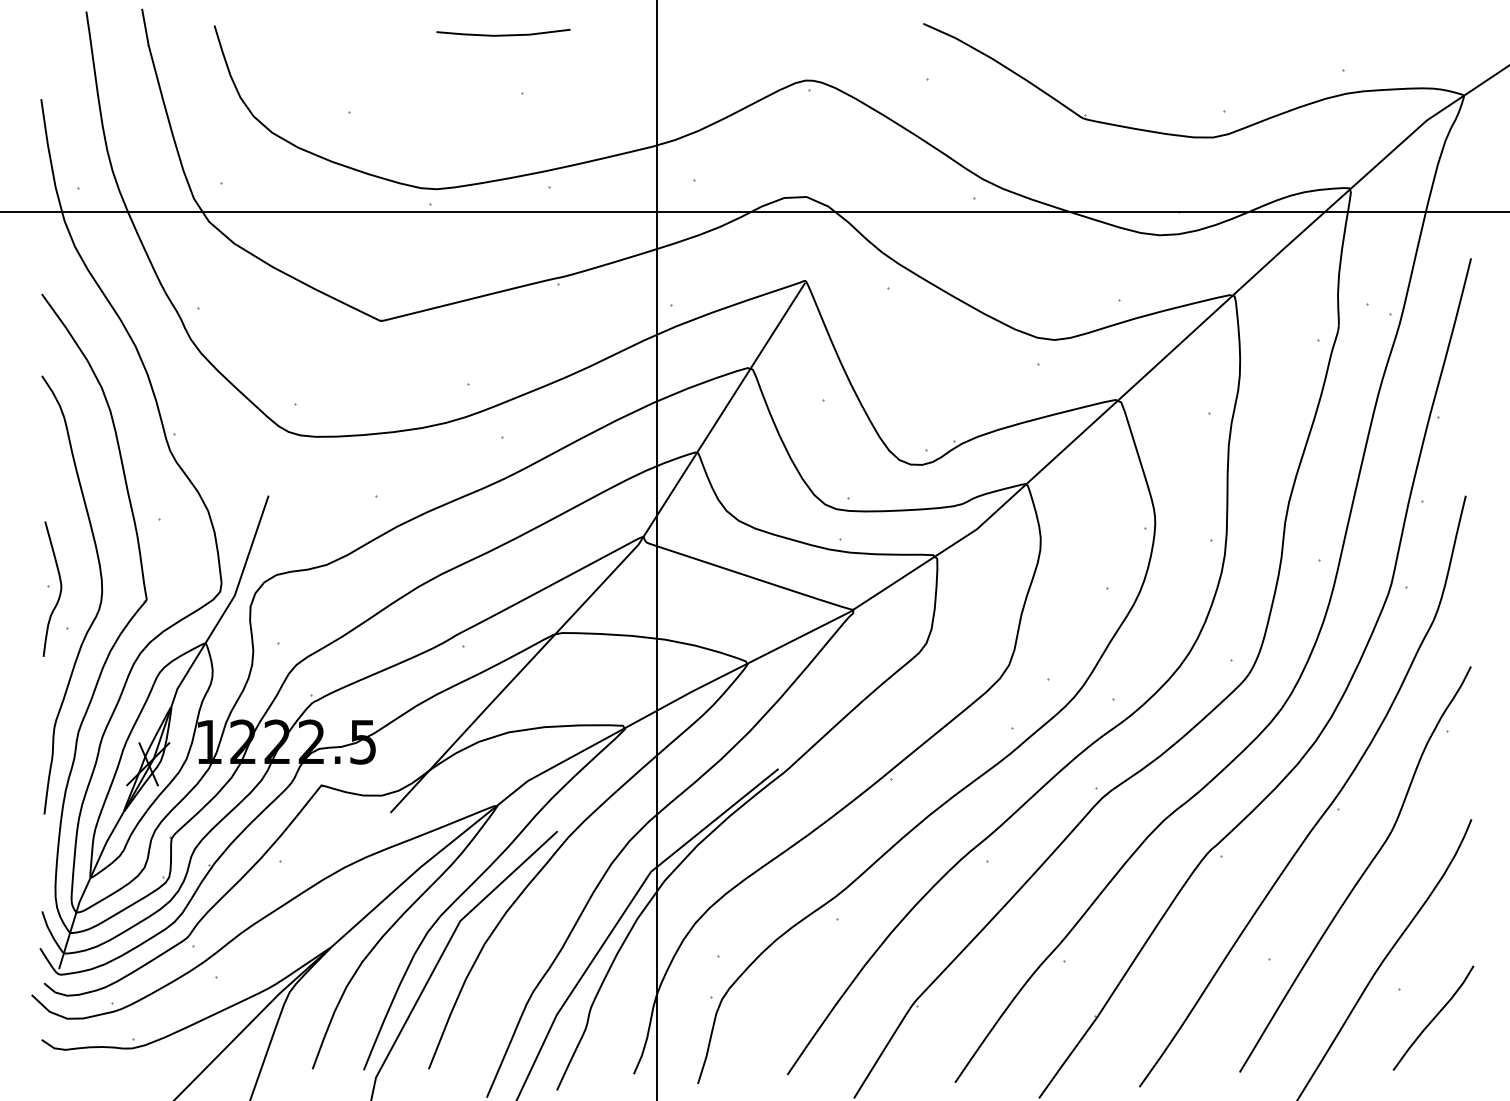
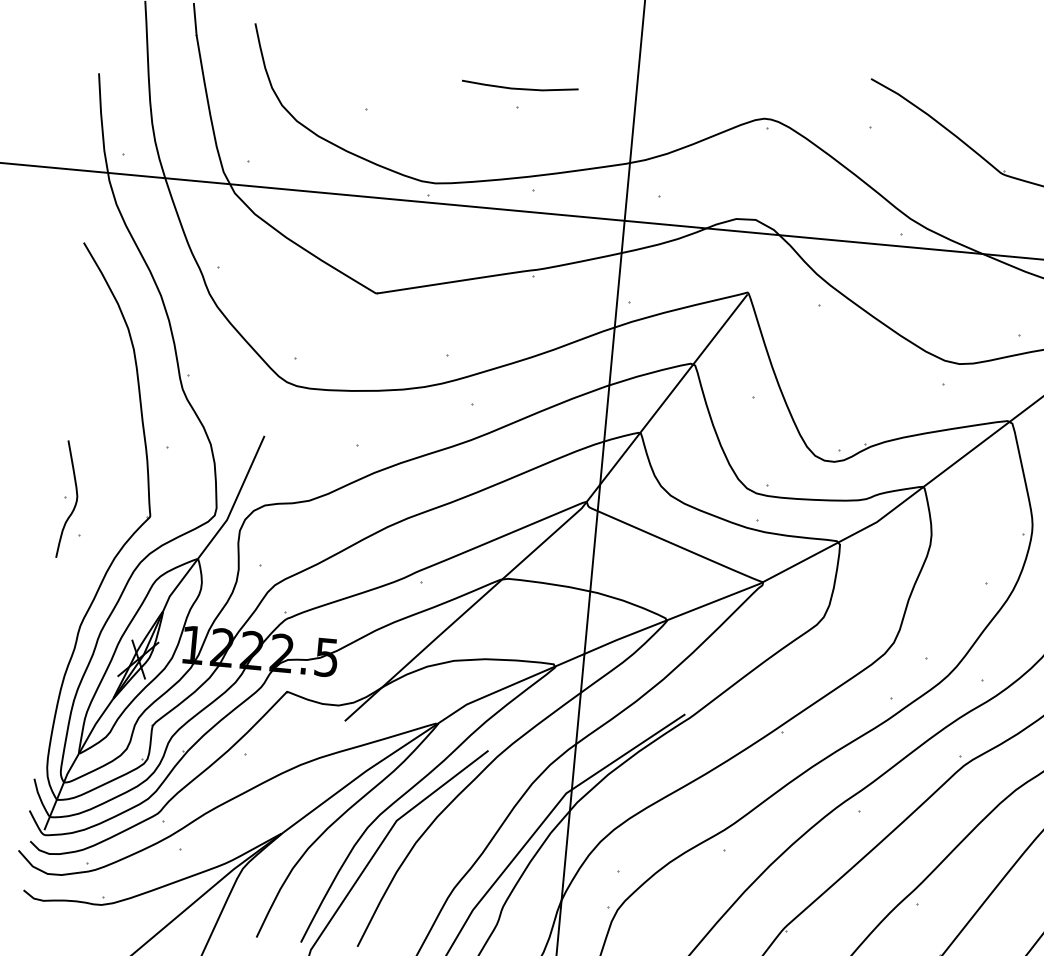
line: (503, 34) -> (520, 88), moved
curve: (100, 596) -> (110, 509), removed

